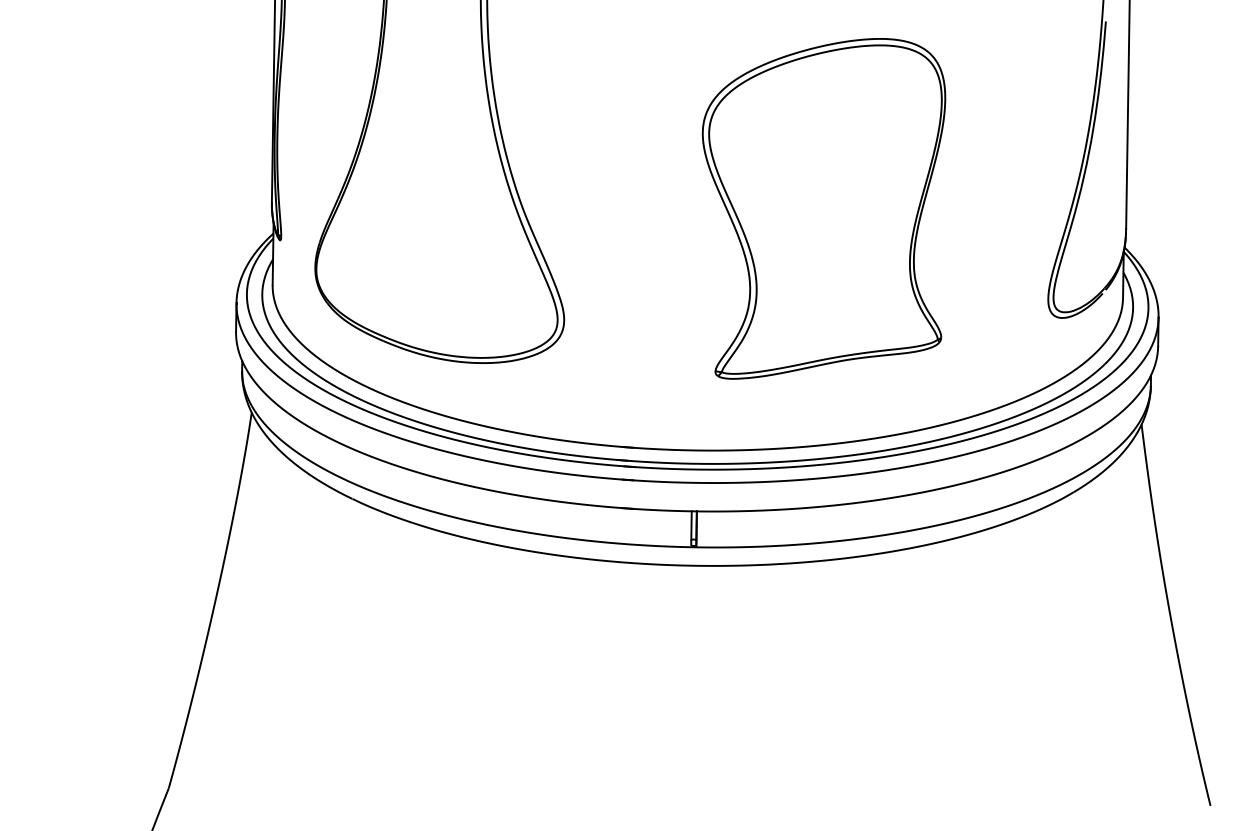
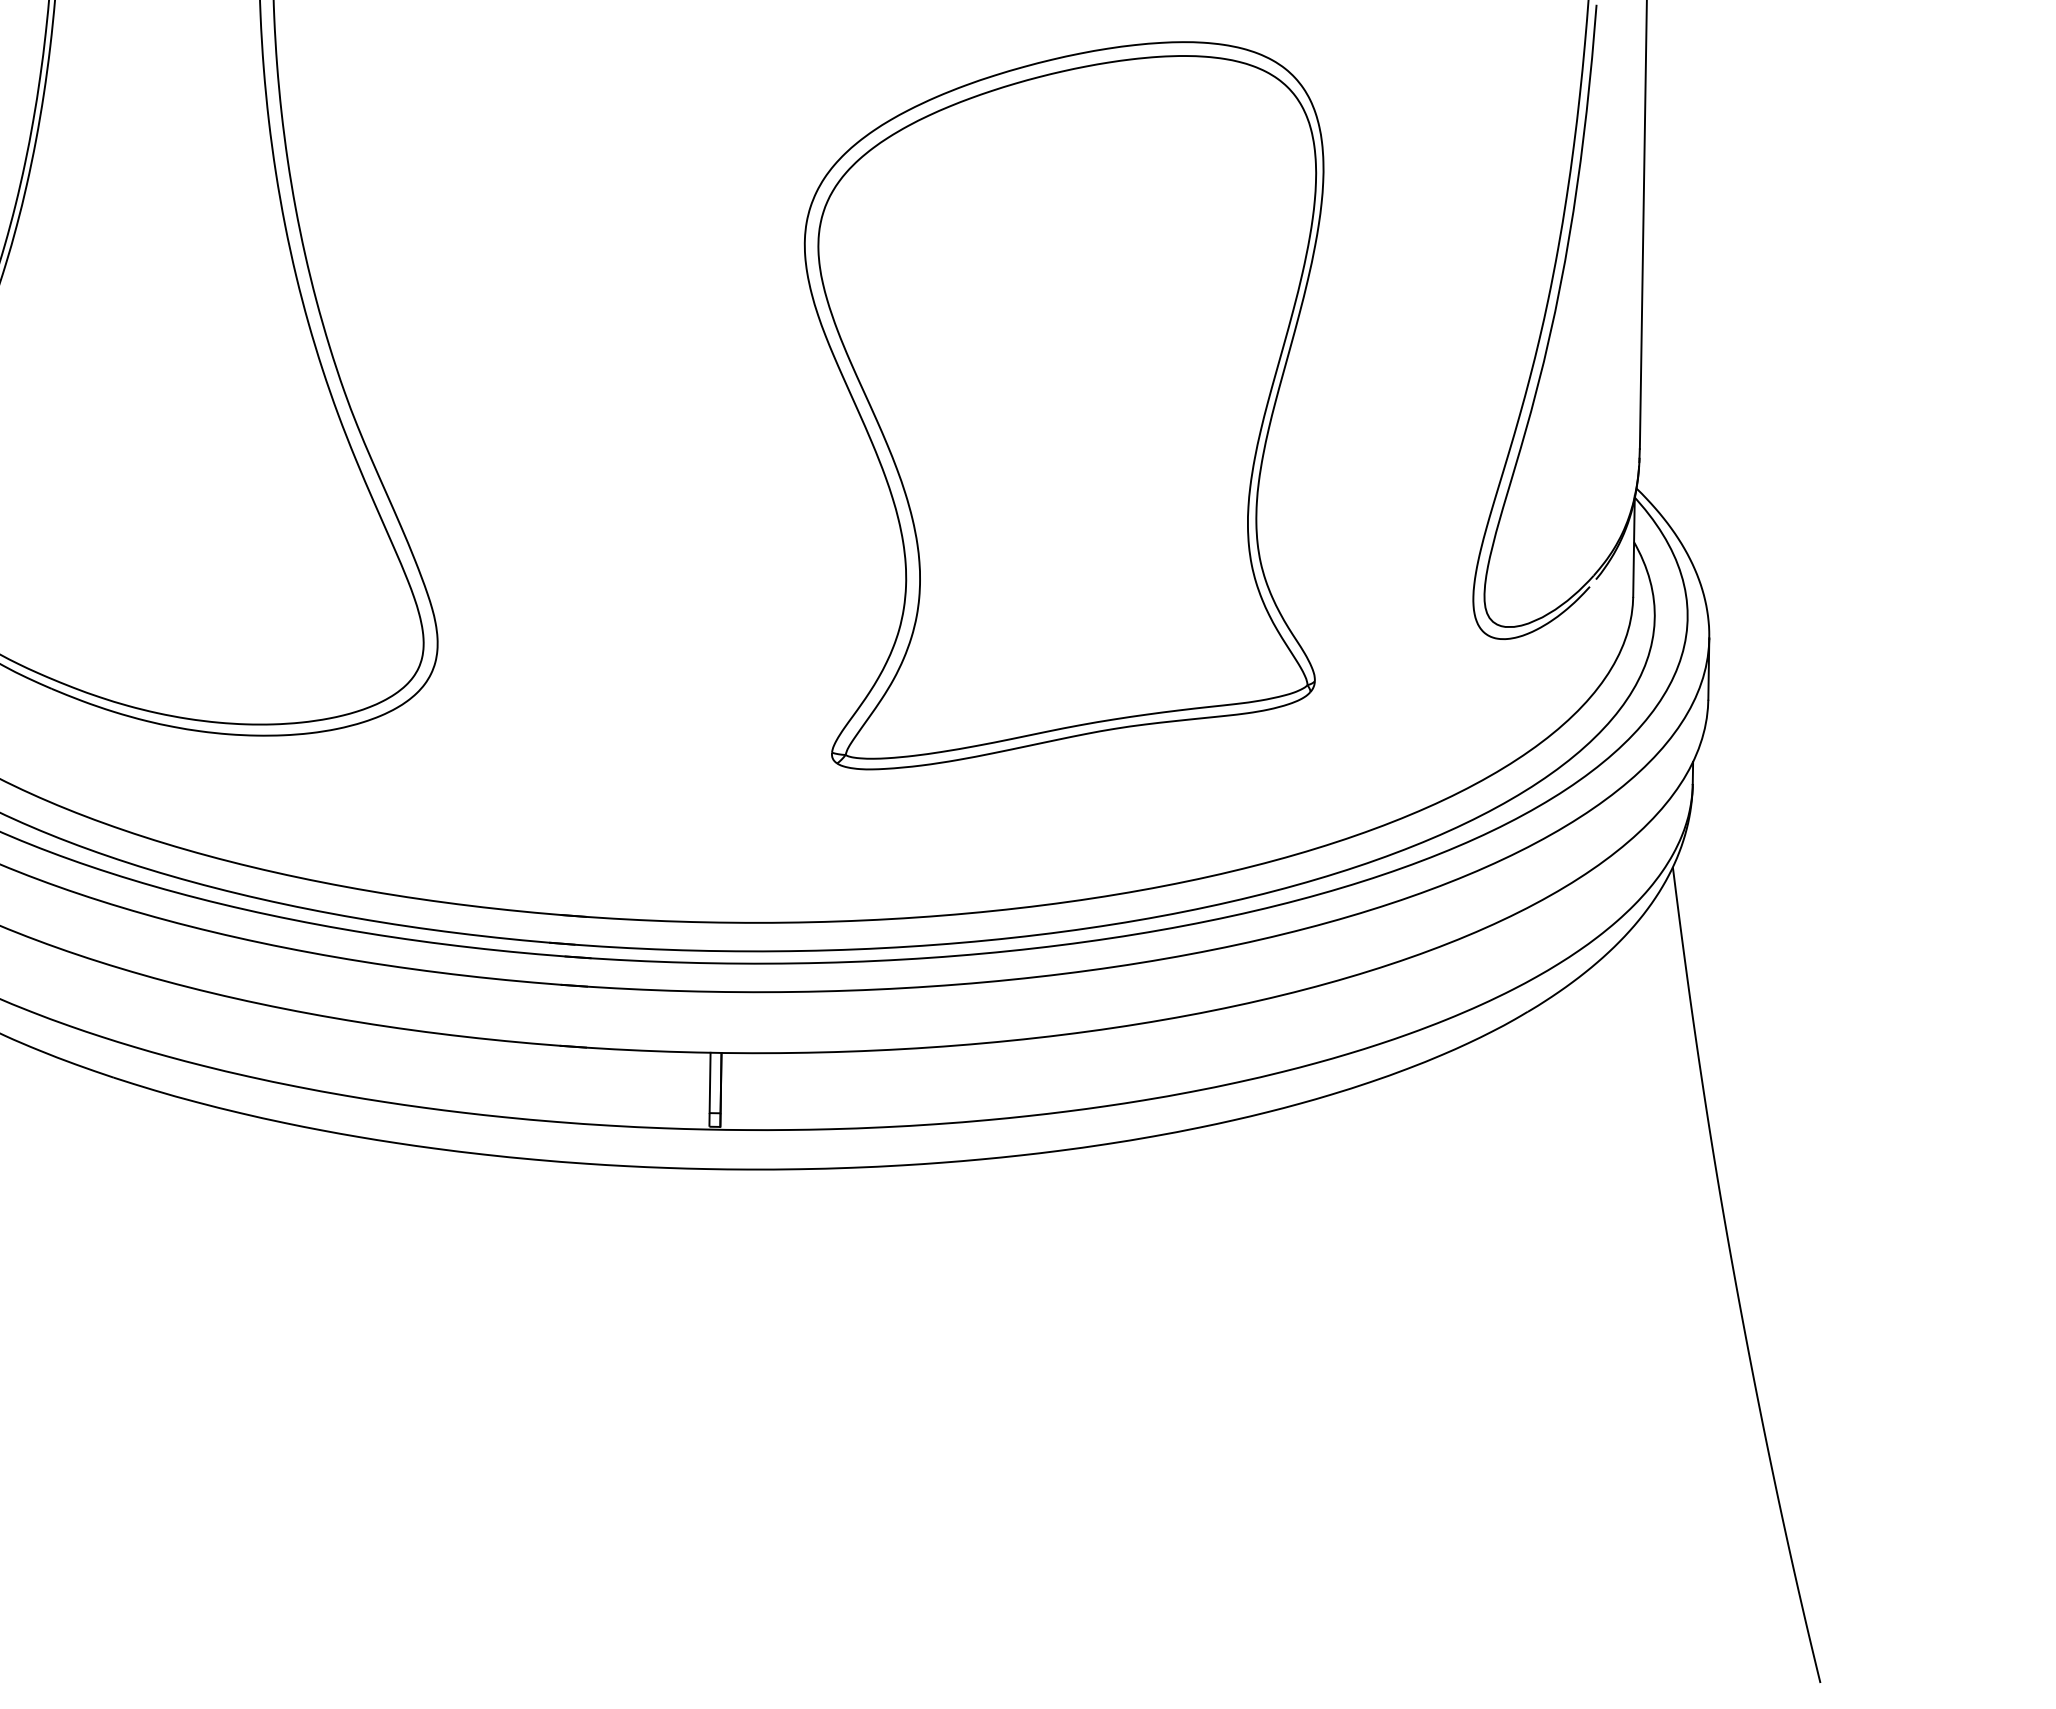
part: (823, 208) -> (1063, 404), moved

